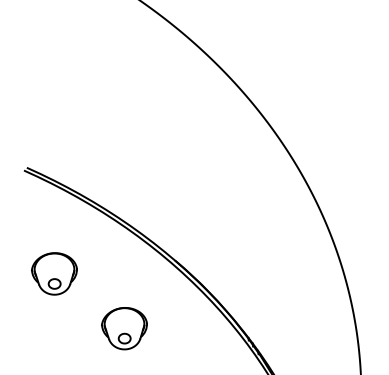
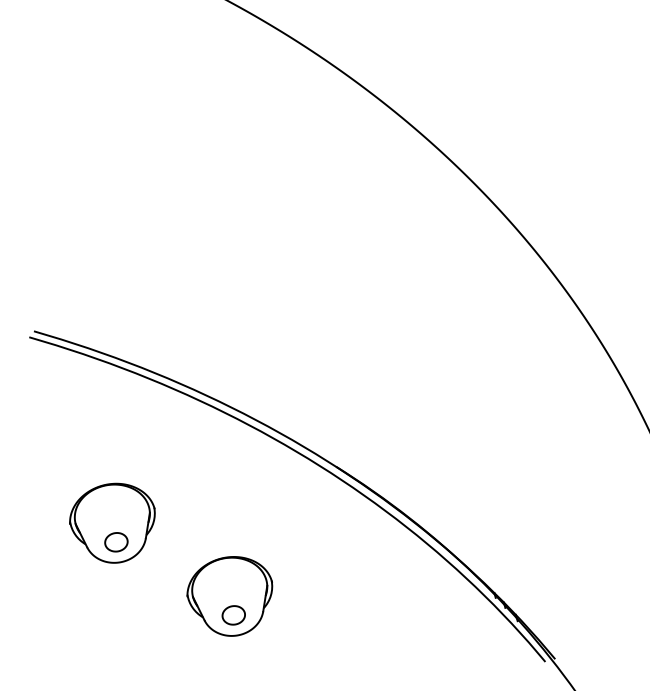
part: (124, 328) -> (230, 596), moved

